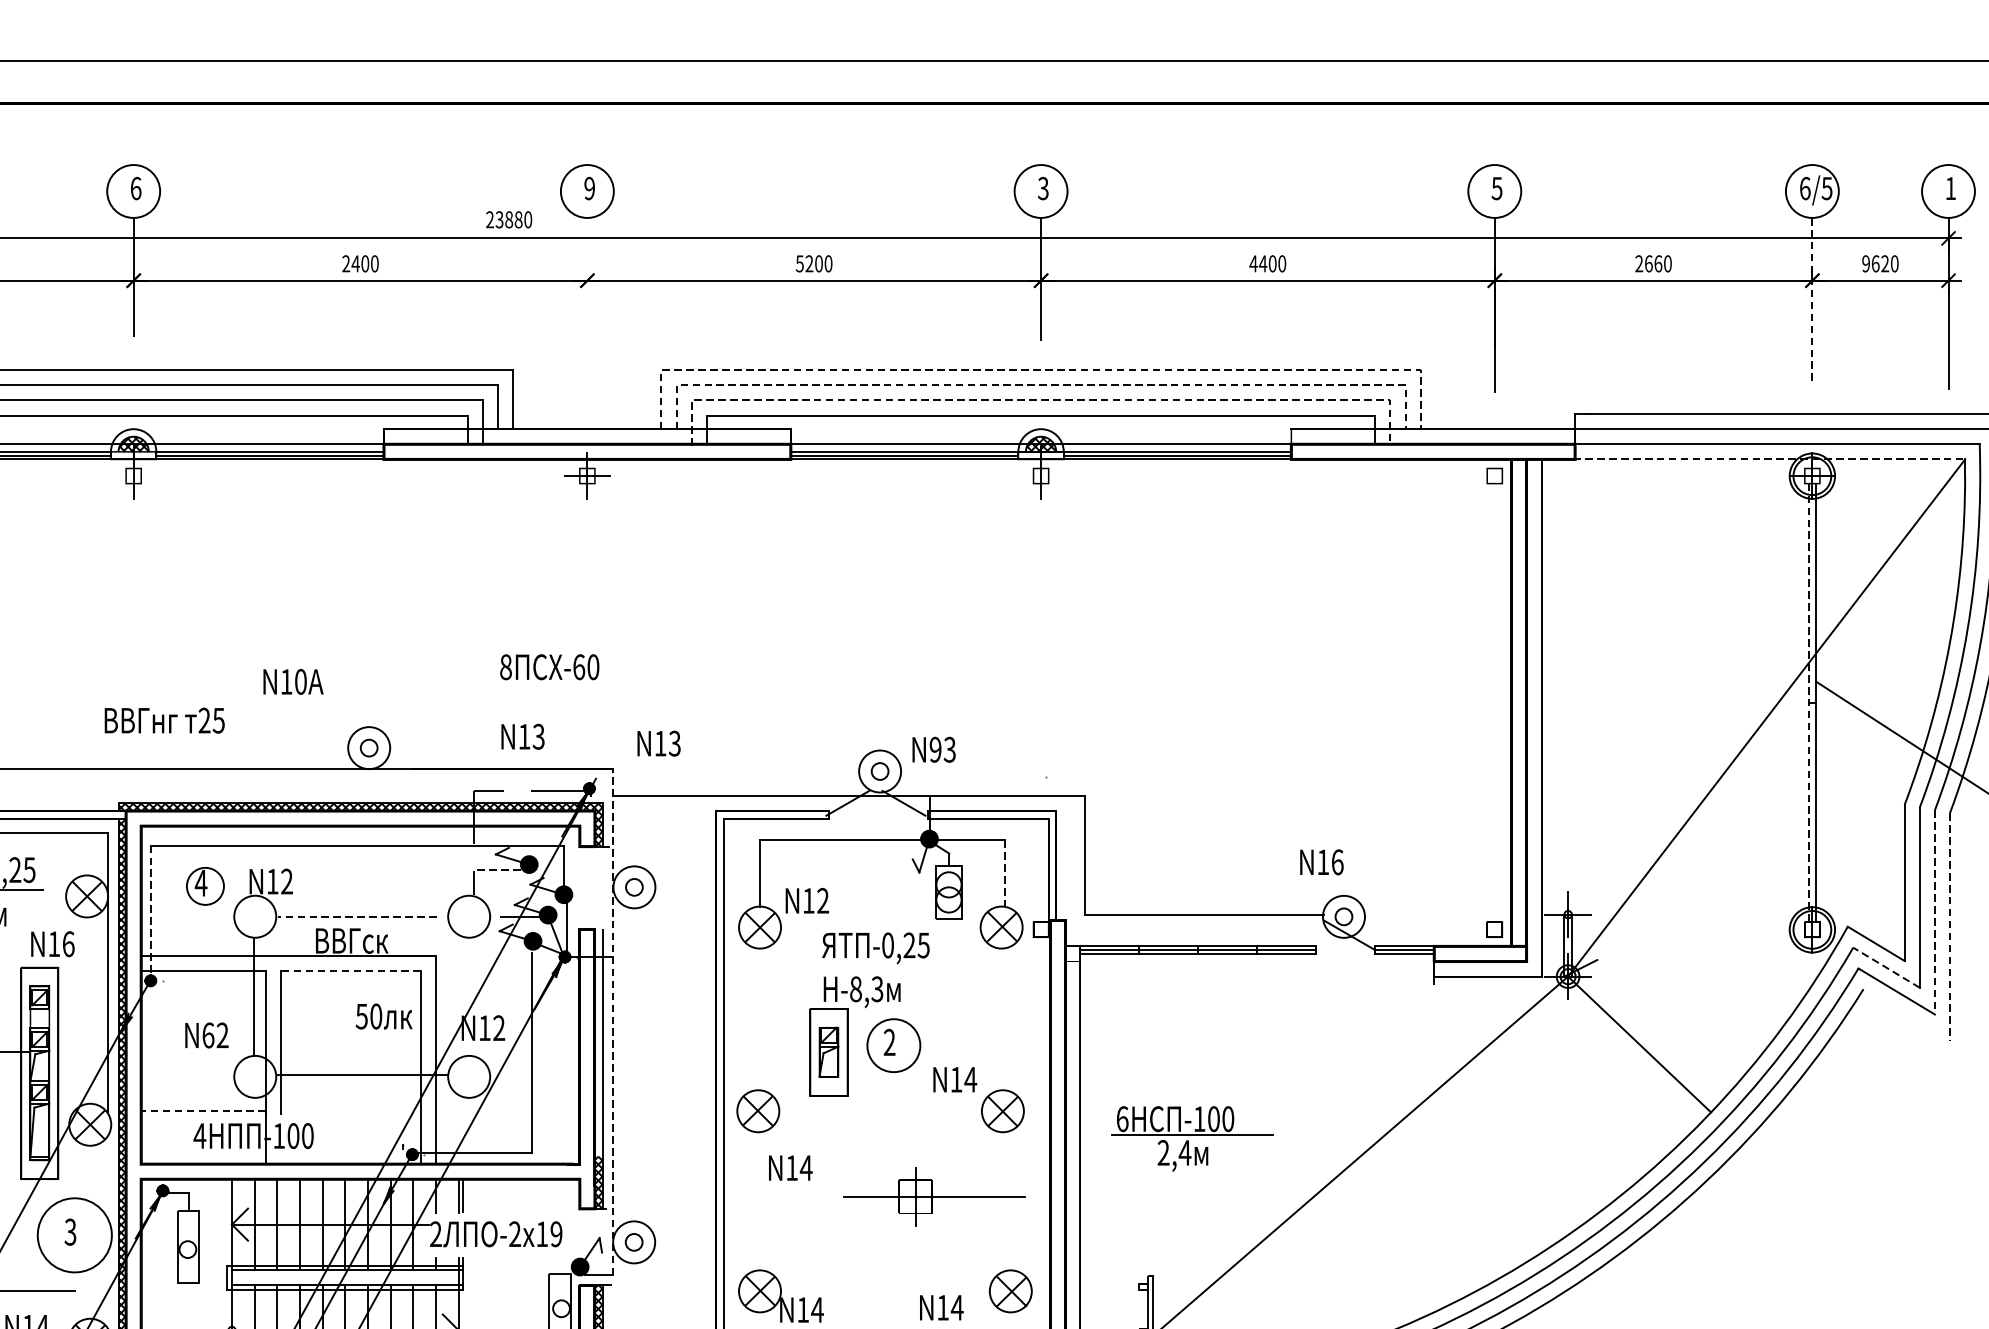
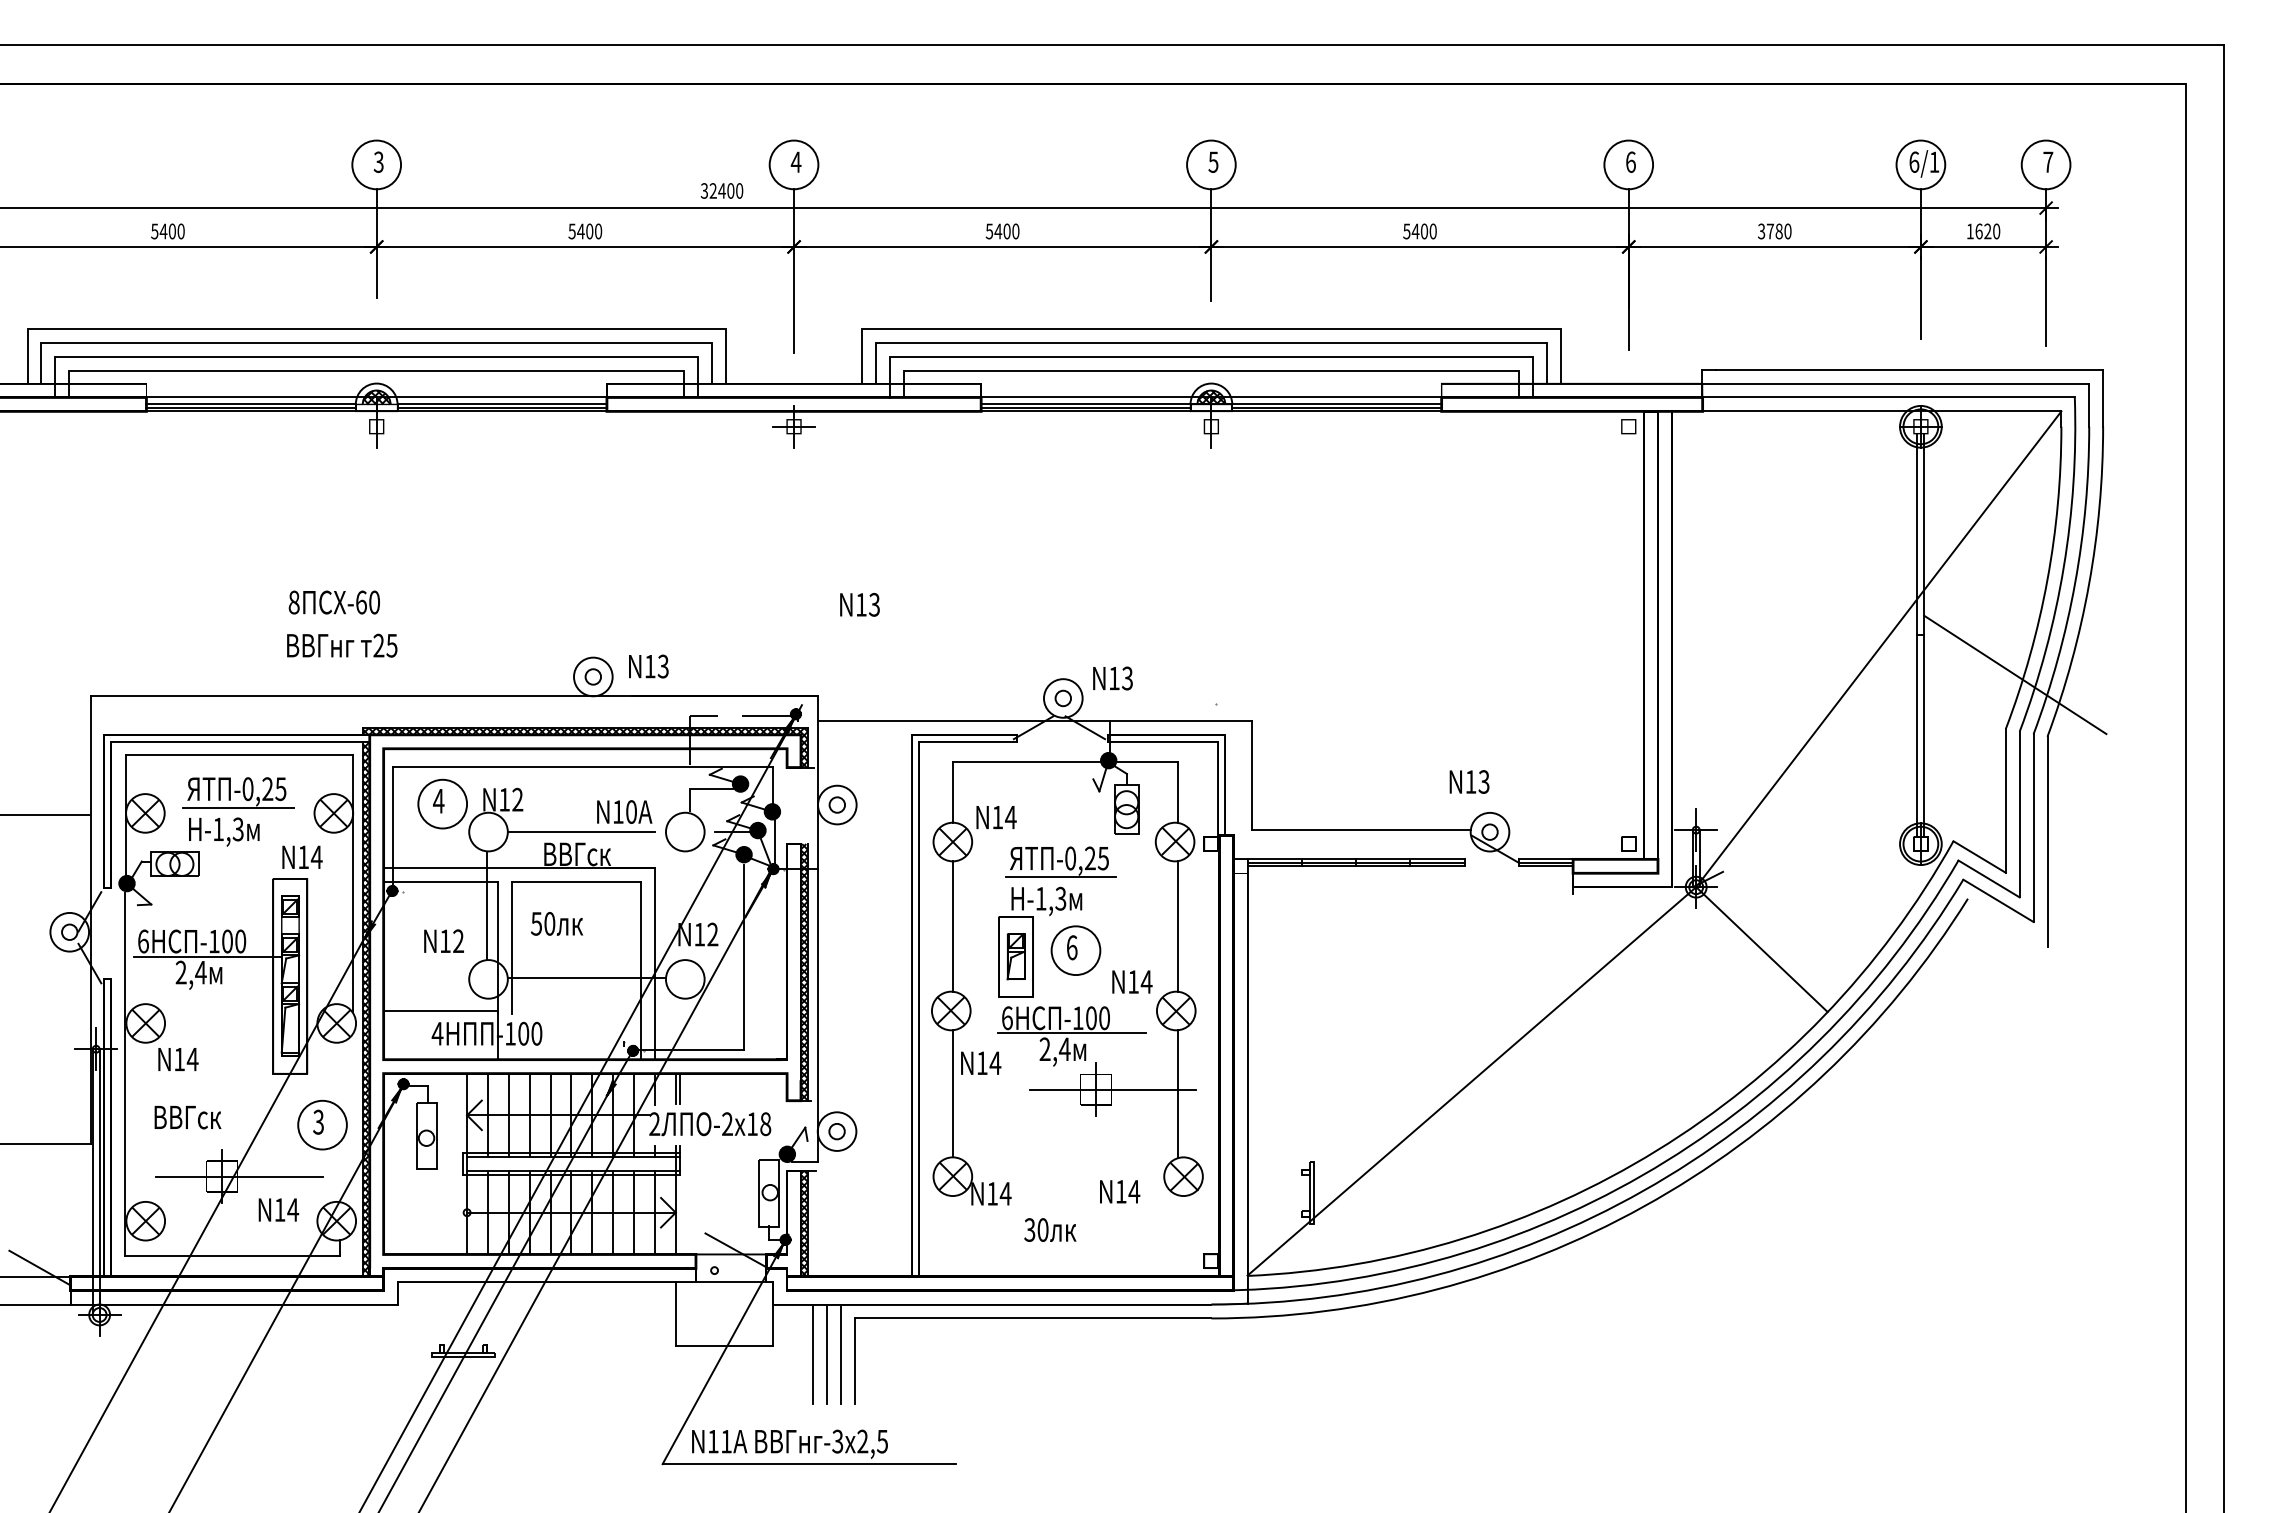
text: (135, 187) -> (378, 161), 6 -> 3
text: (588, 187) -> (795, 161), 9 -> 4
text: (1043, 187) -> (1213, 161), 3 -> 5
text: (1496, 187) -> (1630, 161), 5 -> 6
text: (1827, 187) -> (1934, 161), 6/5 -> 6/1
text: (1951, 187) -> (2048, 161), 1 -> 7
text: (504, 219) -> (717, 190), 23880 -> 32400
text: (345, 263) -> (571, 231), 2400 -> 5400
text: (809, 263) -> (998, 231), 5200 -> 5400
text: (1253, 263) -> (1406, 231), 4400 -> 5400
text: (1648, 263) -> (1770, 231), 2660 -> 3780
text: (1865, 263) -> (1969, 231), 9620 -> 1620
line: (1811, 299) -> (1920, 264), dashed -> solid
line: (587, 307) -> (794, 271), added
line: (1041, 370) -> (1211, 329), dashed -> solid
line: (1041, 385) -> (1211, 343), dashed -> solid
line: (1040, 400) -> (1210, 357), dashed -> solid
line: (1757, 459) -> (1870, 411), dashed -> solid
text: (548, 667) -> (333, 602), moved
text: (293, 681) -> (624, 811), moved
line: (1808, 703) -> (1917, 635), dashed -> solid
text: (164, 720) -> (342, 645), moved
text: (522, 736) -> (648, 666), moved
text: (658, 743) -> (859, 604), moved
text: (935, 749) -> (1114, 678), N93 -> N13
text: (1336, 861) -> (1483, 781), N16 -> N13
line: (497, 870) -> (711, 789), dashed -> solid
line: (1005, 873) -> (1178, 792), dashed -> solid
circle: (205, 885) -> (442, 803), size x1.43
text: (822, 900) -> (1010, 817), N12 -> N14
line: (150, 911) -> (392, 827), dashed -> solid
line: (1934, 912) -> (2033, 828), dashed -> solid
line: (356, 917) -> (581, 832), dashed -> solid
line: (1950, 926) -> (2047, 841), dashed -> solid
text: (68, 944) -> (316, 857), N16 -> N14
line: (877, 966) -> (1060, 877), added
line: (1886, 967) -> (1989, 878), dashed -> solid
line: (350, 971) -> (576, 882), dashed -> solid
text: (855, 988) -> (1040, 898), -8,3 -> -1,3
text: (384, 1016) -> (557, 923), moved
line: (760, 1019) -> (953, 926), added
line: (1005, 1019) -> (1178, 926), added
line: (612, 1022) -> (817, 929), dashed -> solid
text: (208, 1035) -> (445, 941), N62 -> N12
text: (889, 1042) -> (1071, 947), 2 -> 6
hatch: (598, 1043) -> (804, 948), added
line: (203, 1111) -> (440, 1011), dashed -> solid
part: (1192, 1138) -> (1071, 1036), moved
line: (760, 1200) -> (953, 1093), added
line: (1005, 1200) -> (1178, 1093), added
circle: (74, 1234) -> (322, 1124), size x0.71
text: (556, 1234) -> (765, 1124), 19 -> 18

